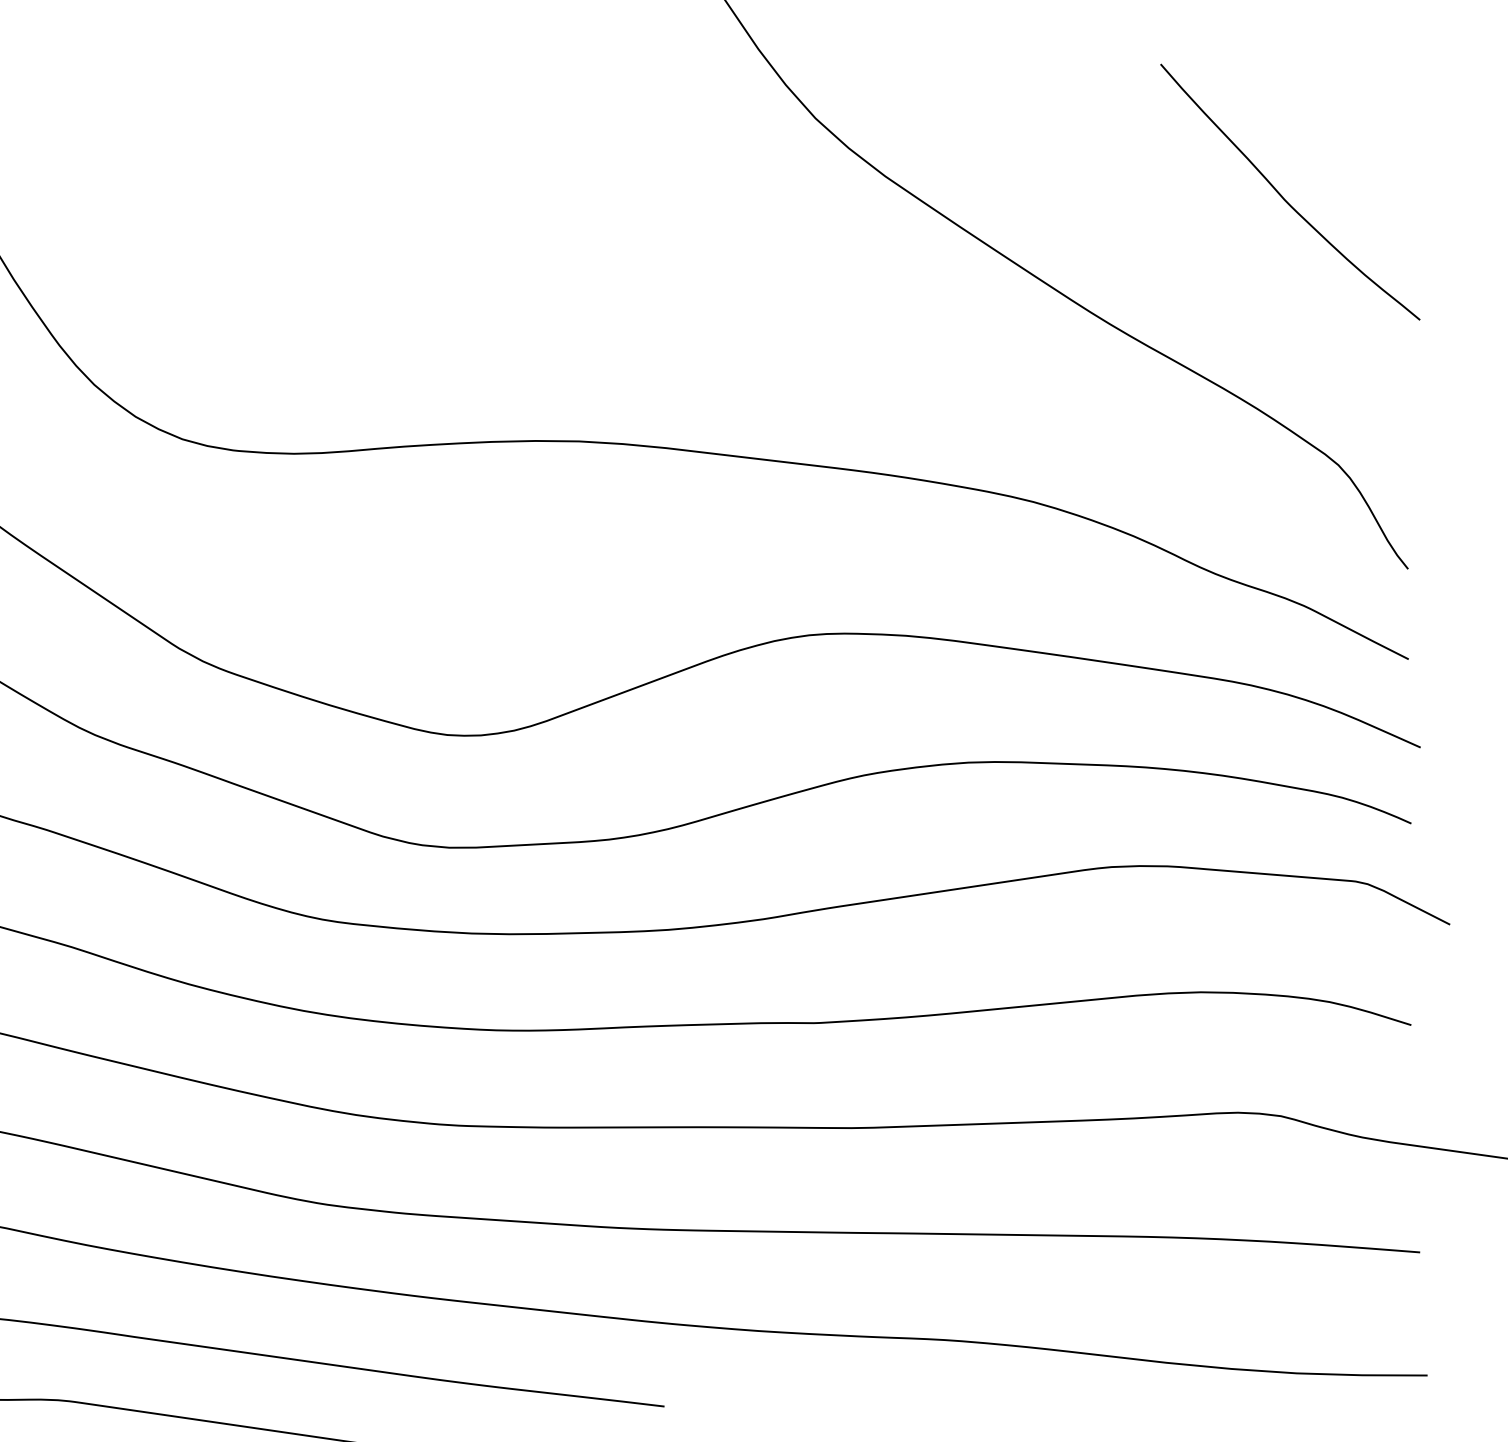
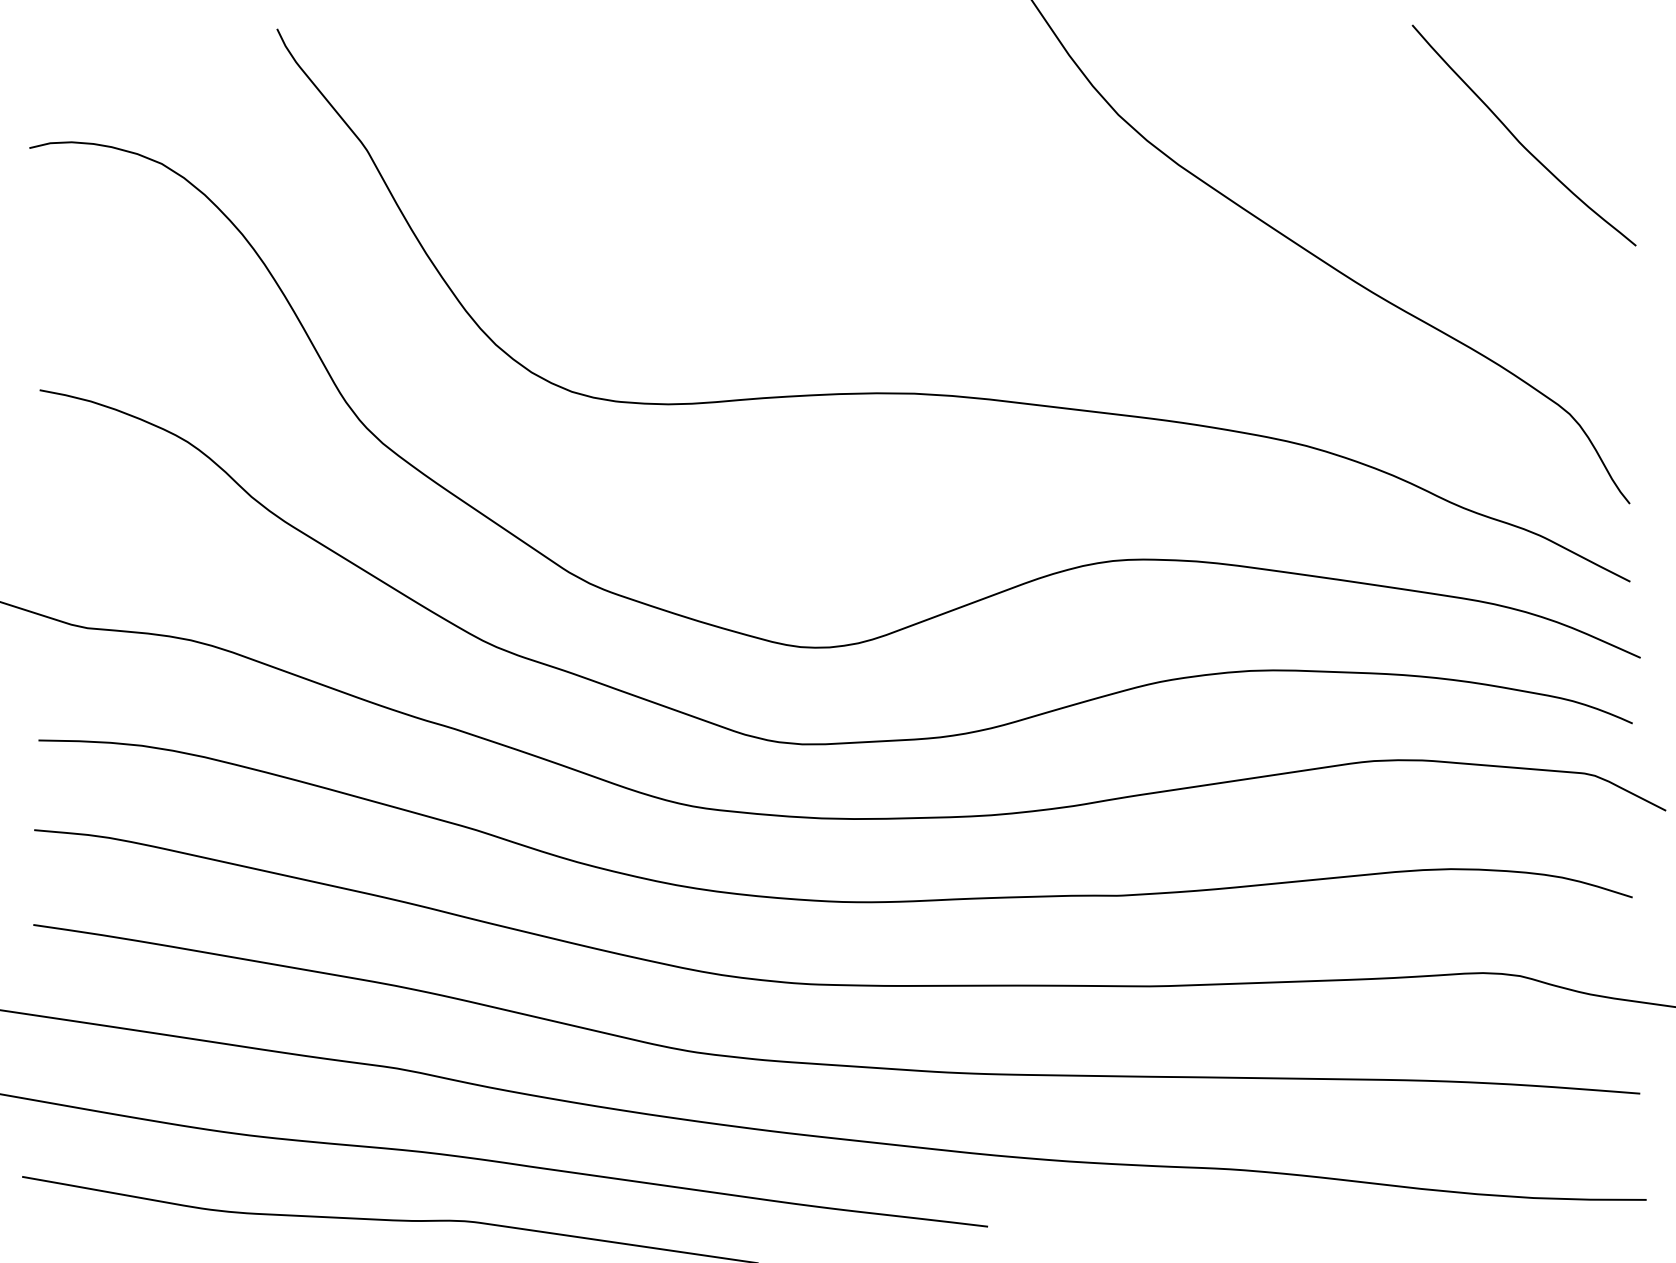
curve: (1283, 196) -> (1518, 139), moved

